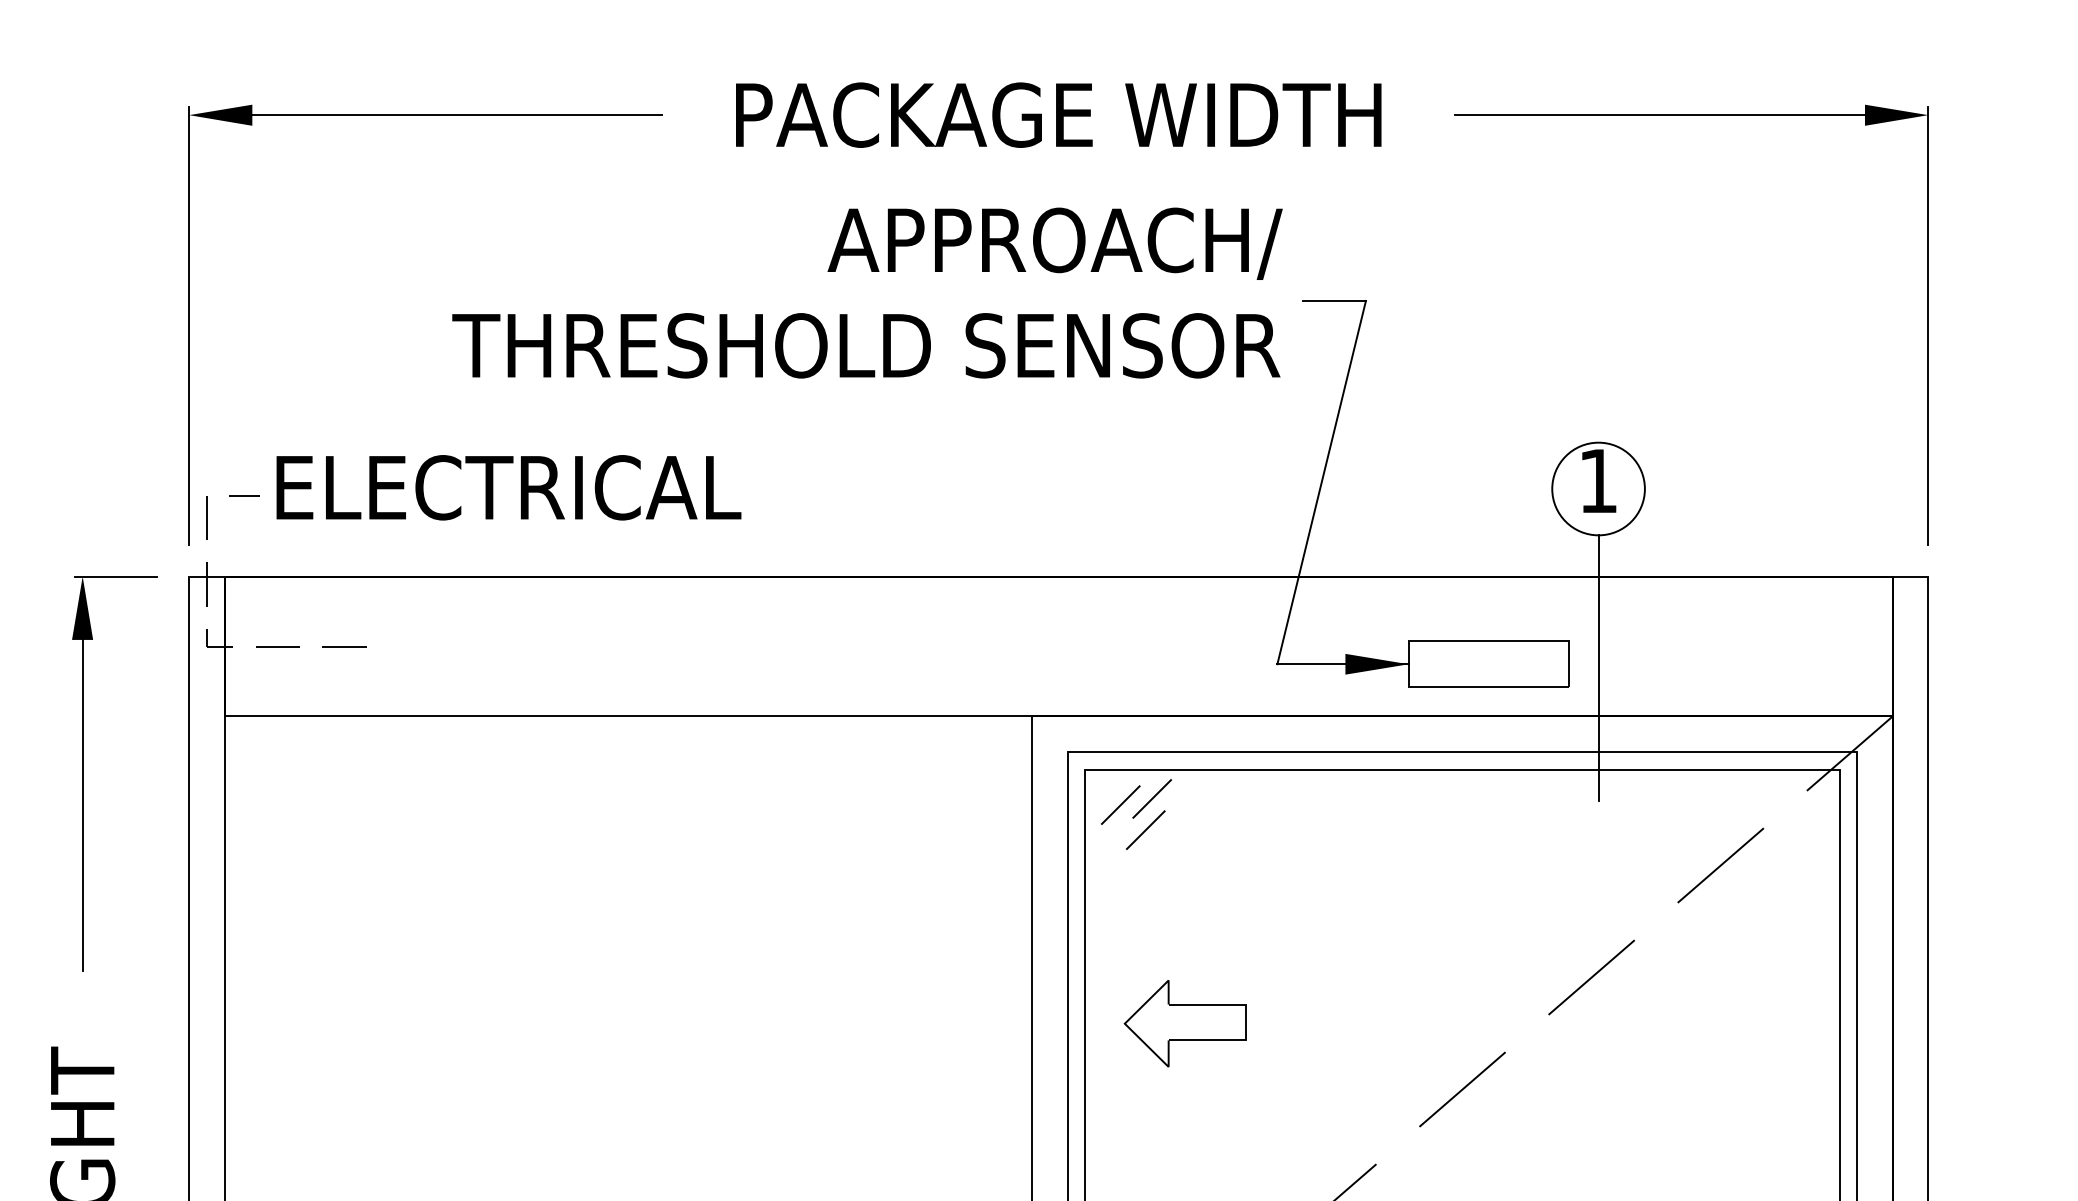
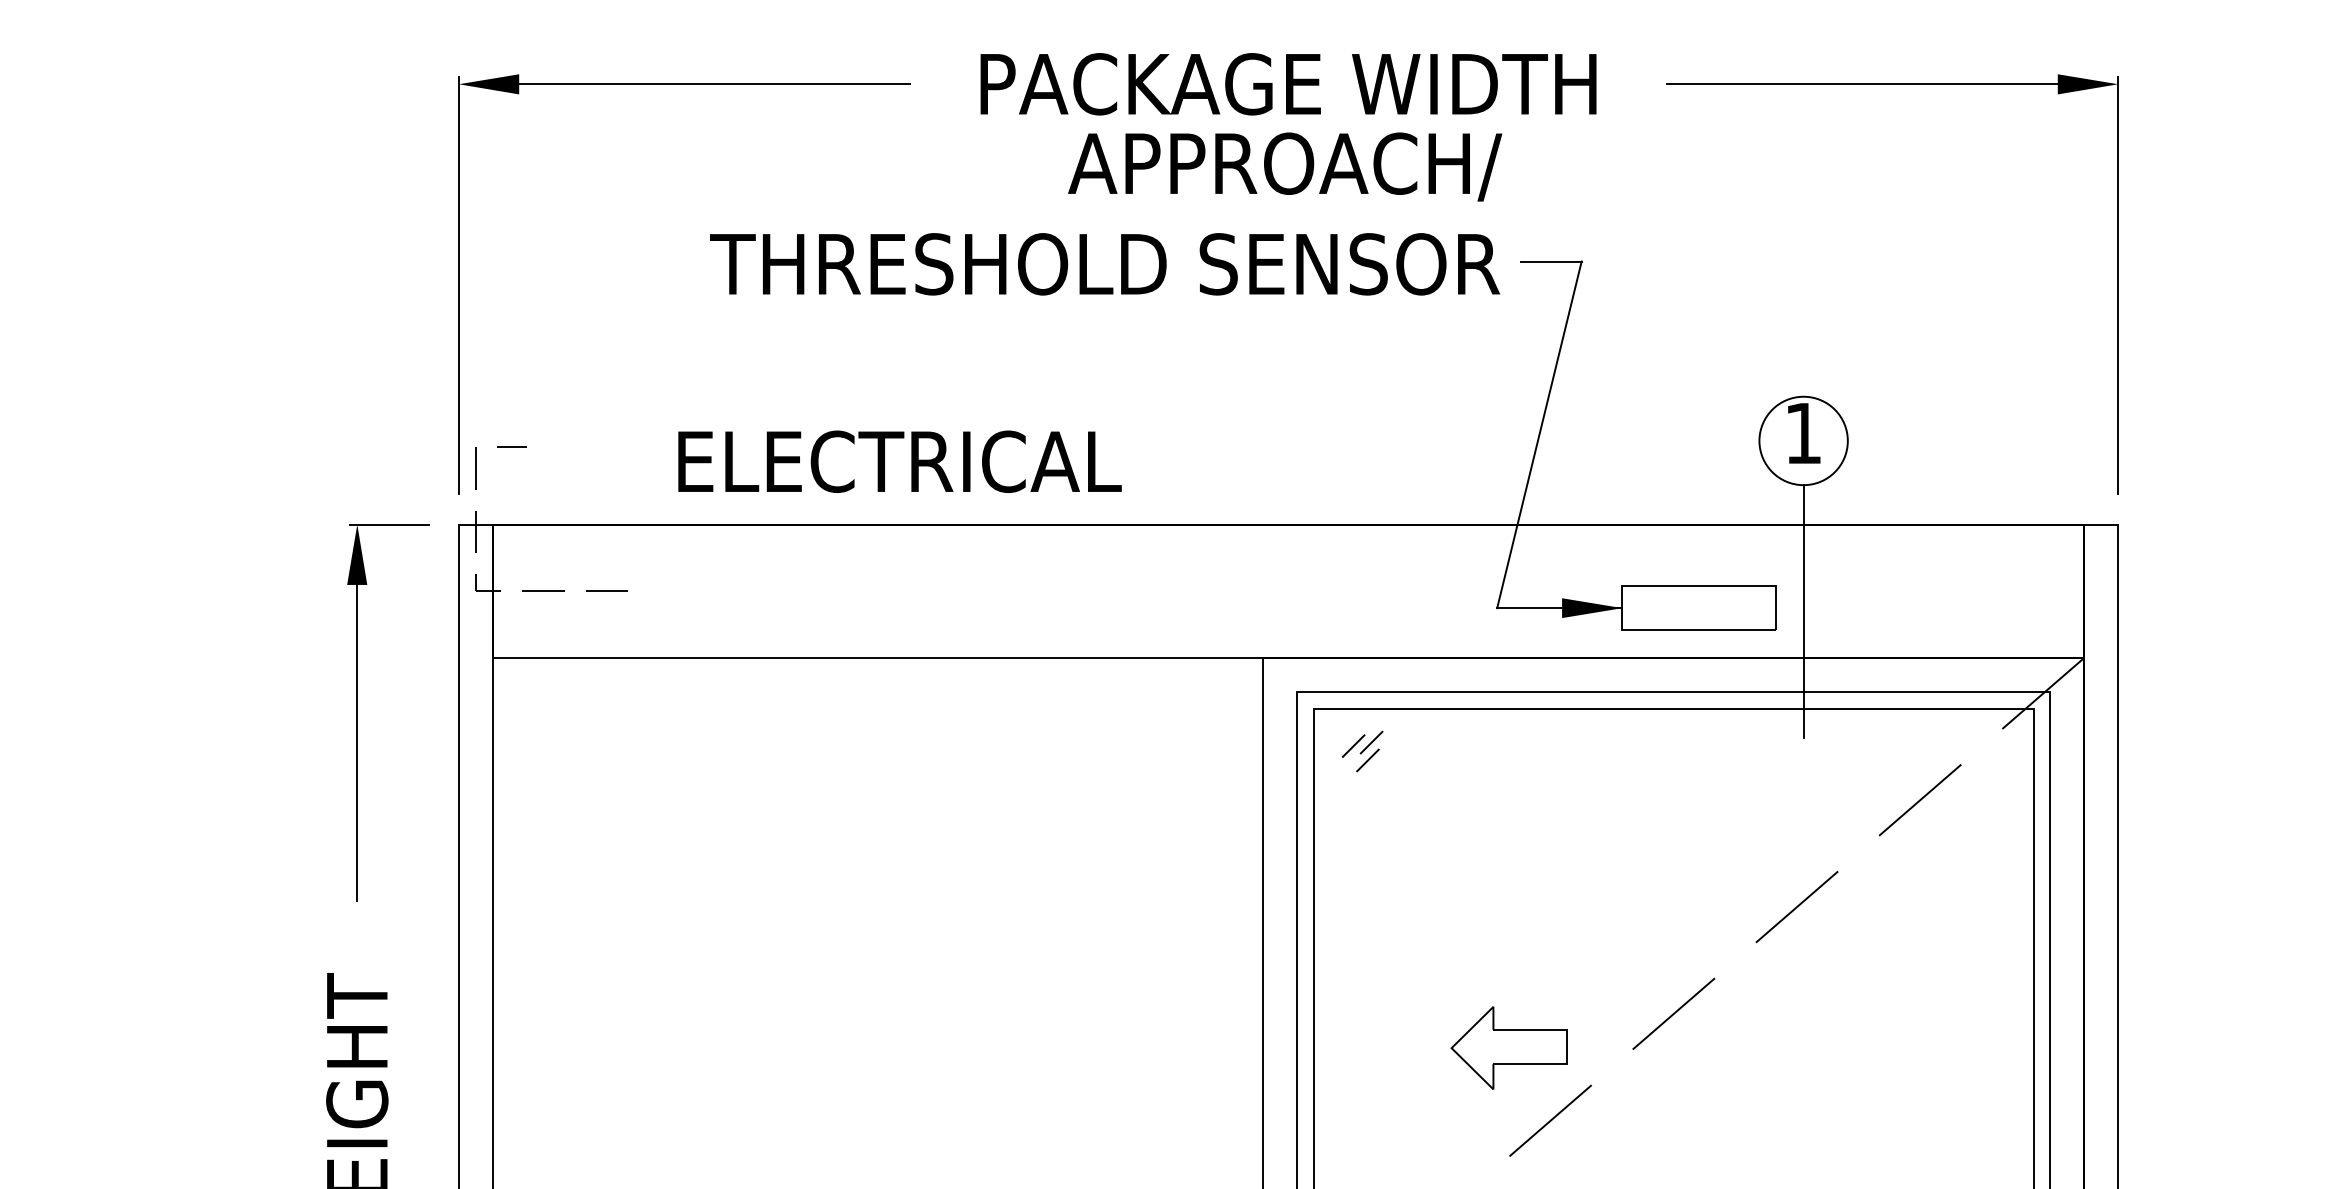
text: (867, 292) -> (1106, 213), moved
text: (508, 487) -> (899, 461), moved
part: (1136, 814) -> (1362, 751), size x0.6
part: (1184, 1023) -> (1508, 1047), moved

